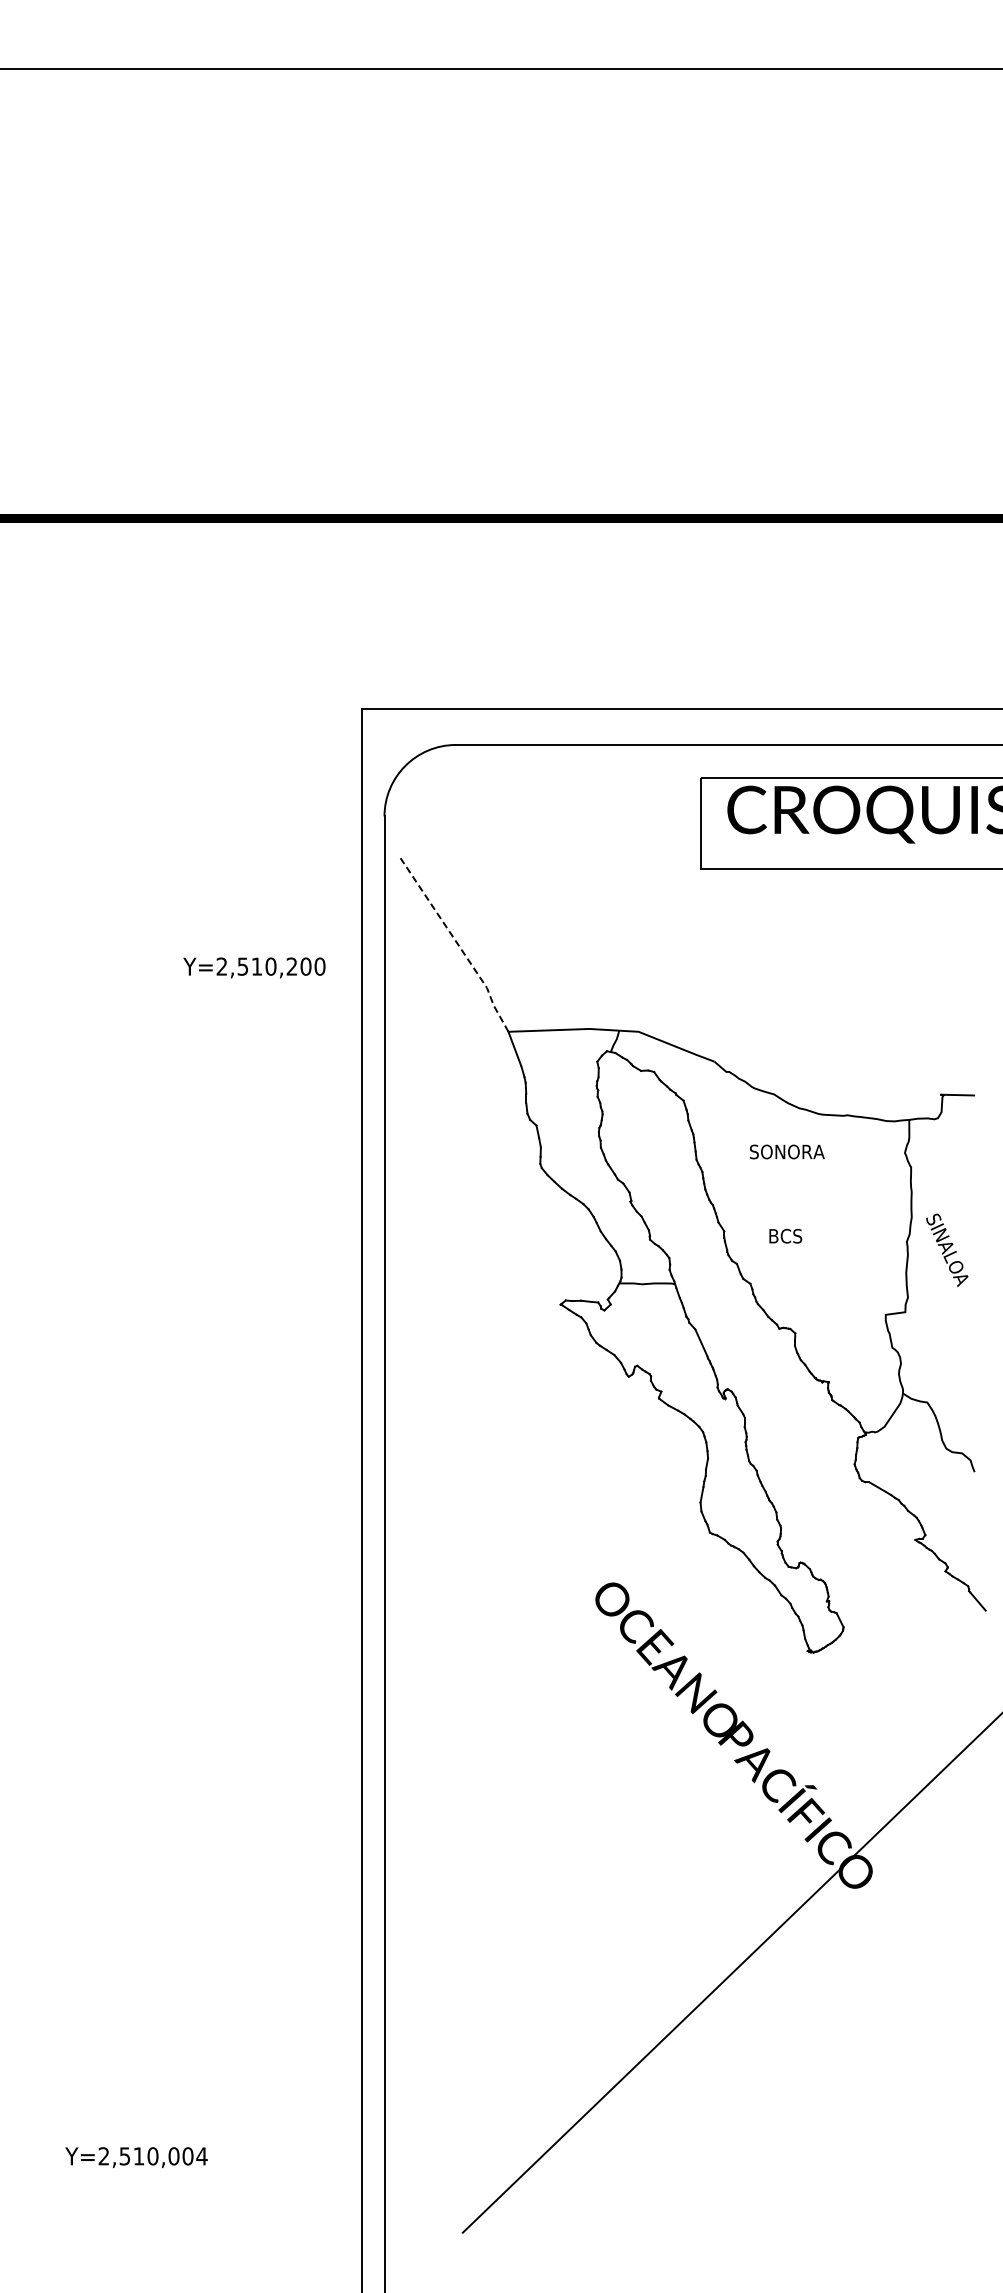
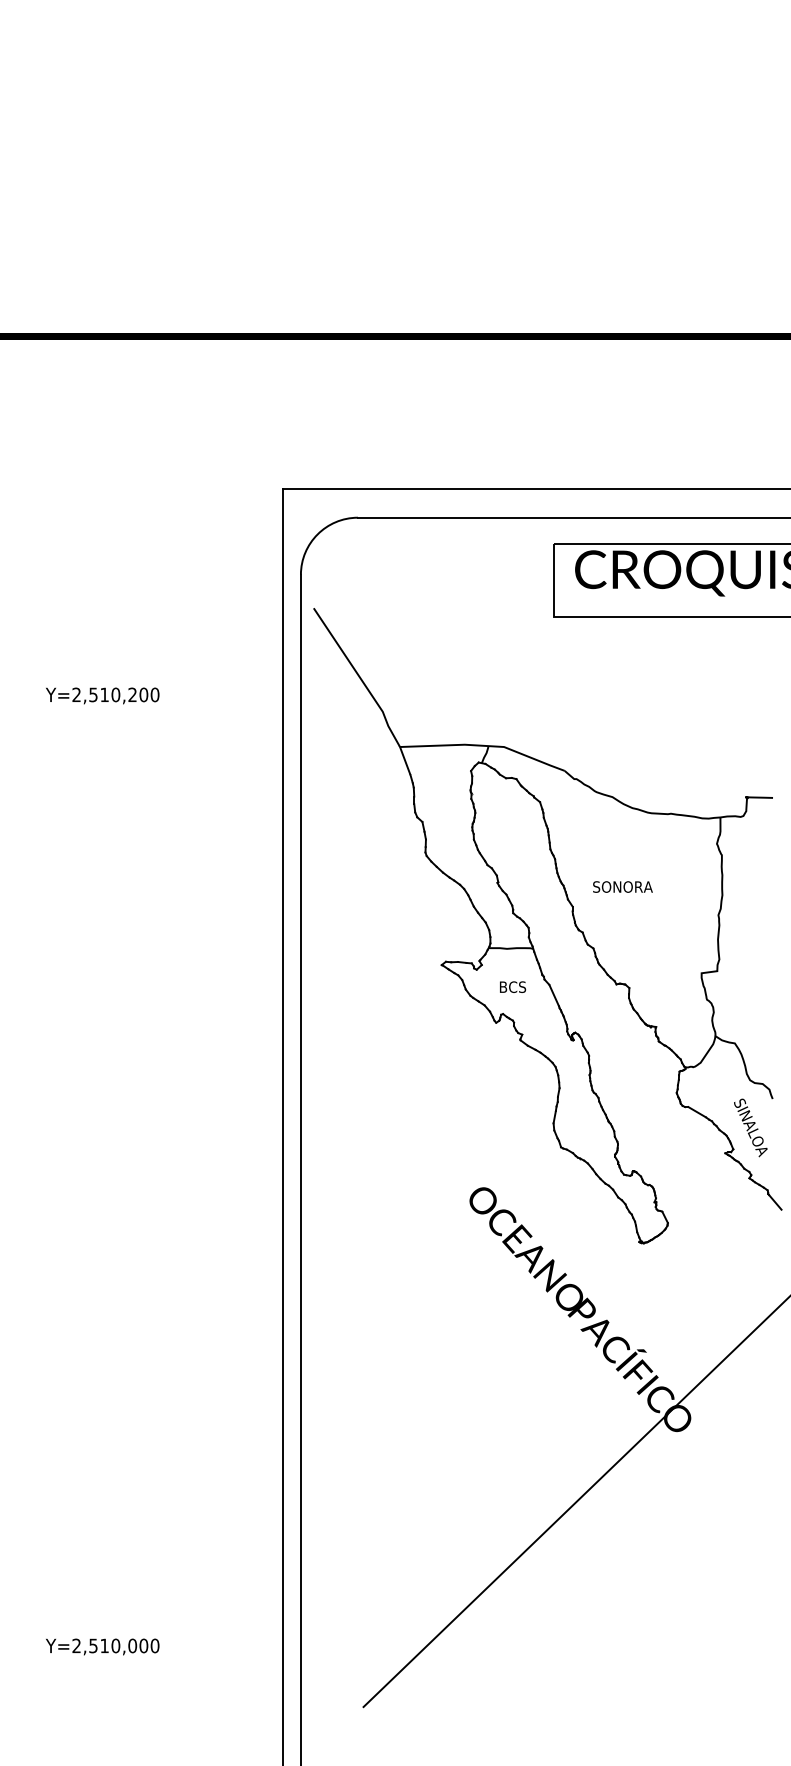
line: (458, 944) -> (360, 677), dashed -> solid
text: (254, 967) -> (102, 695), moved
text: (787, 1151) -> (623, 886), moved
text: (785, 1236) -> (512, 987), moved
text: (947, 1249) -> (750, 1127), moved
text: (201, 2156) -> (154, 1646), Y=2,510,004 -> Y=2,510,000

